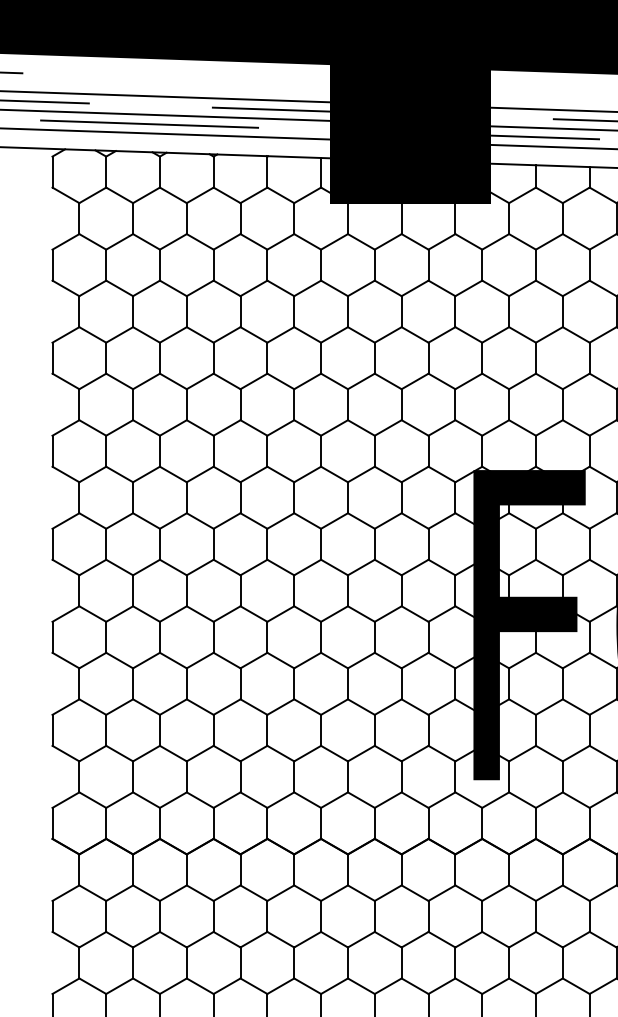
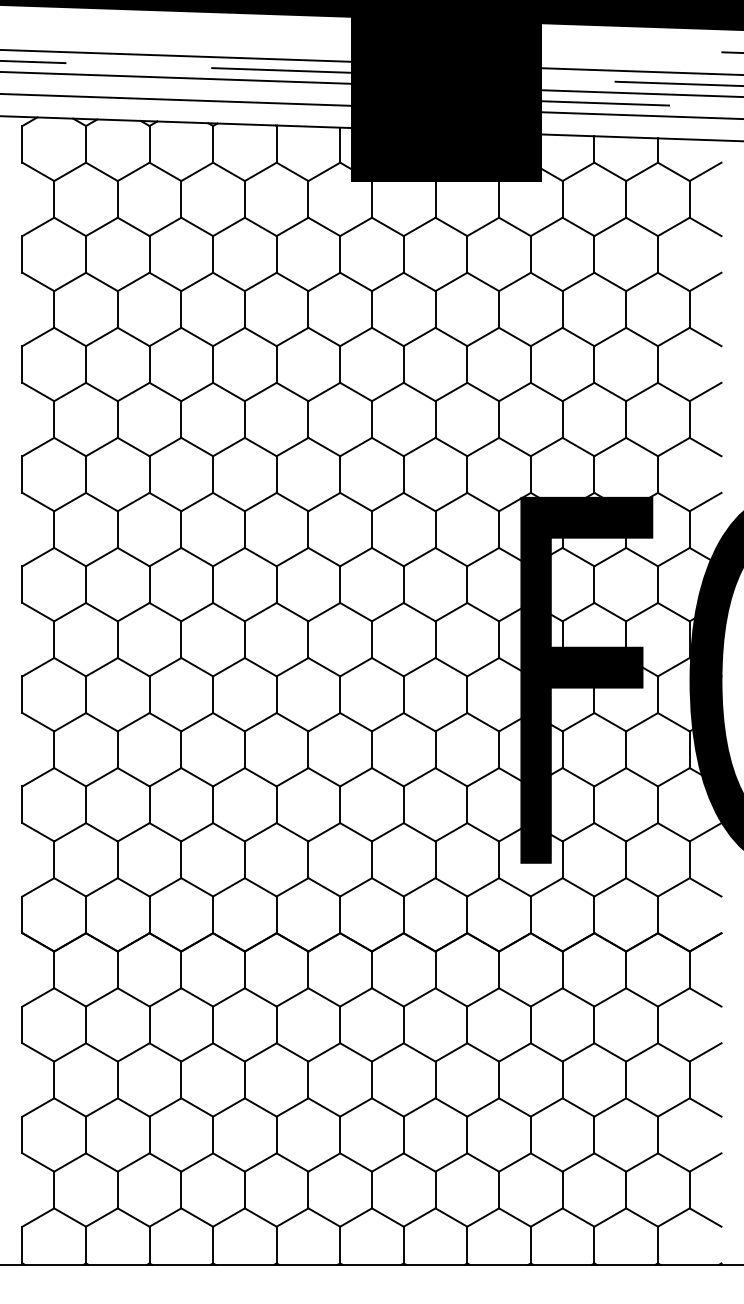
line: (148, 124) -> (136, 87), removed

